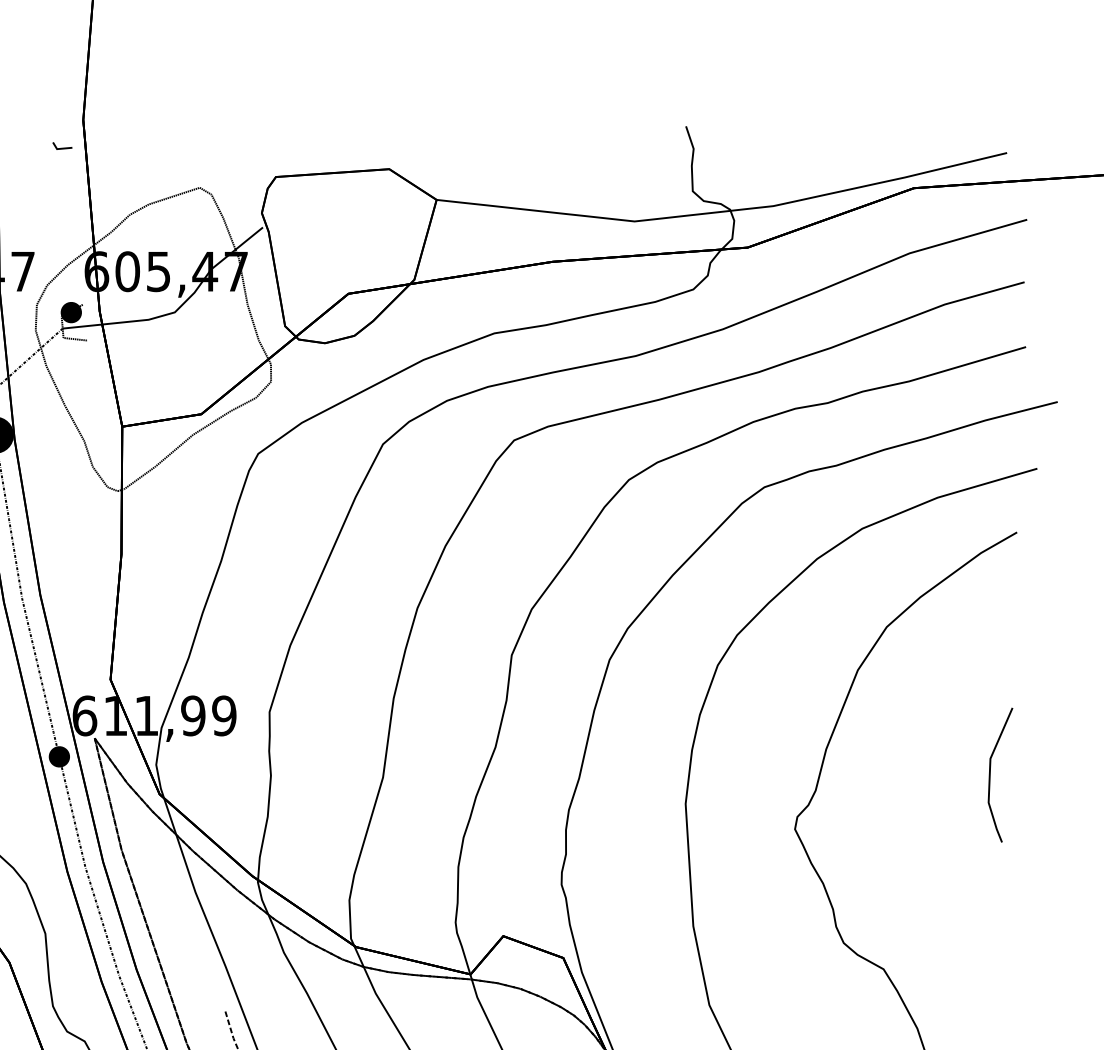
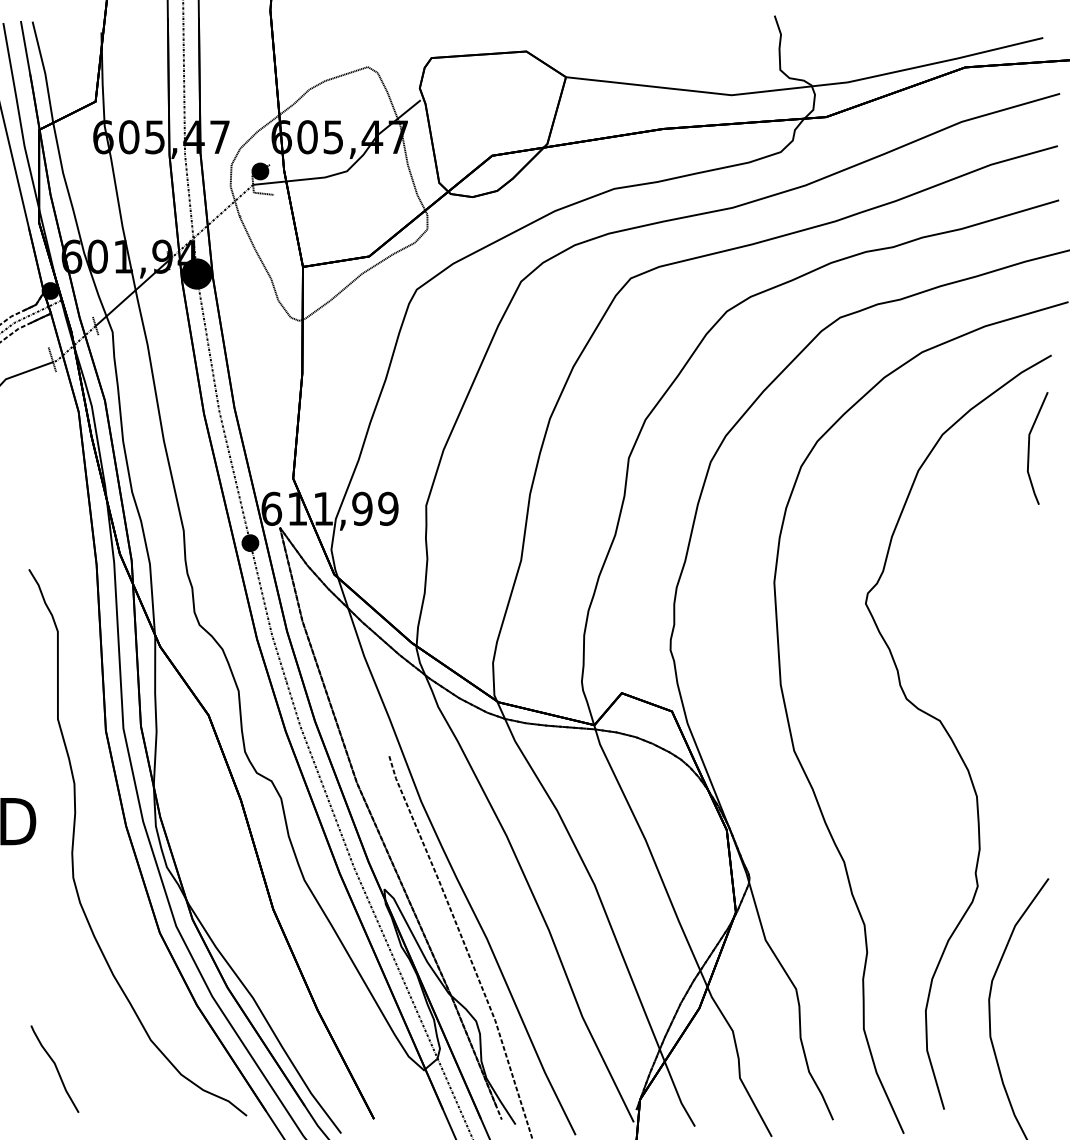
line: (61, 147) -> (252, 33), removed
line: (990, 775) -> (1029, 448), moved

